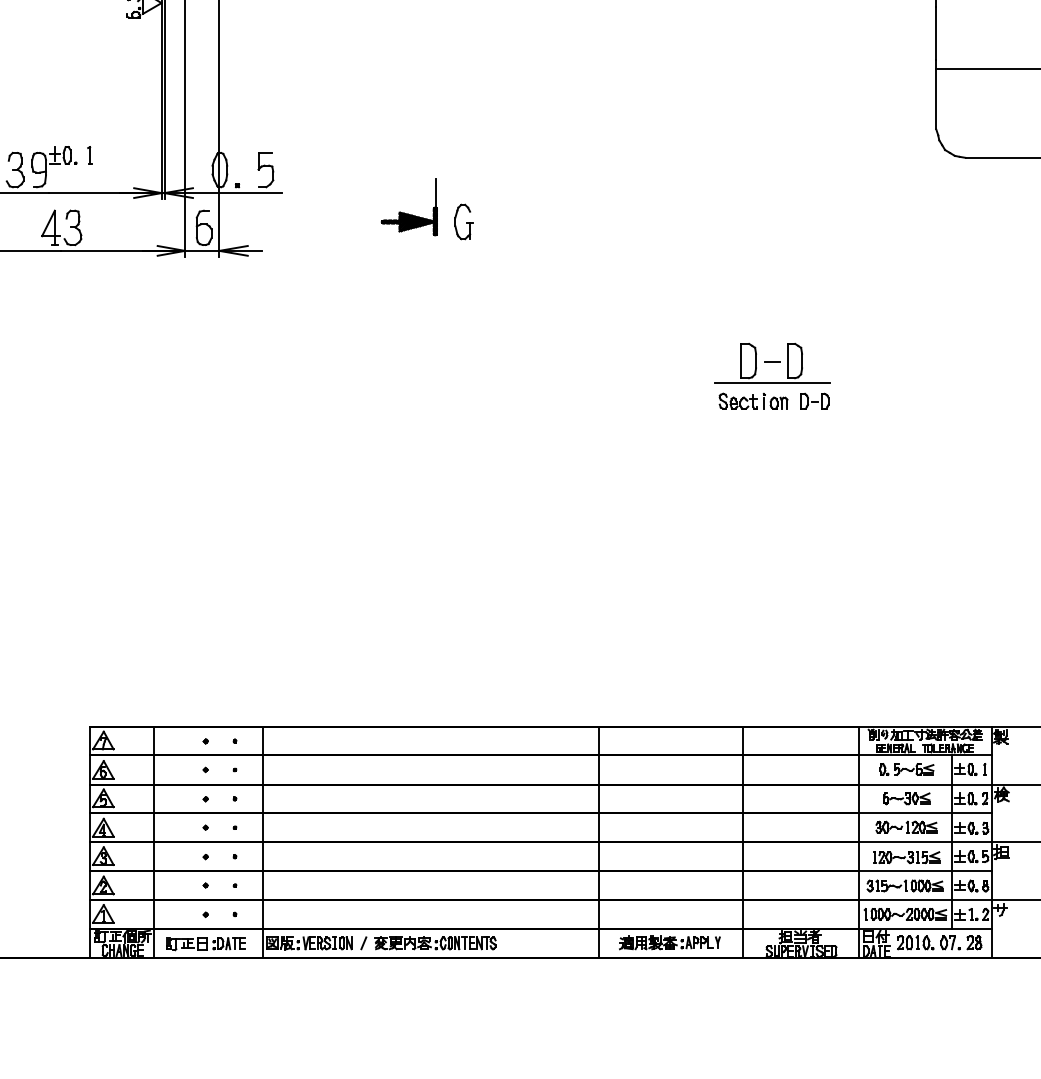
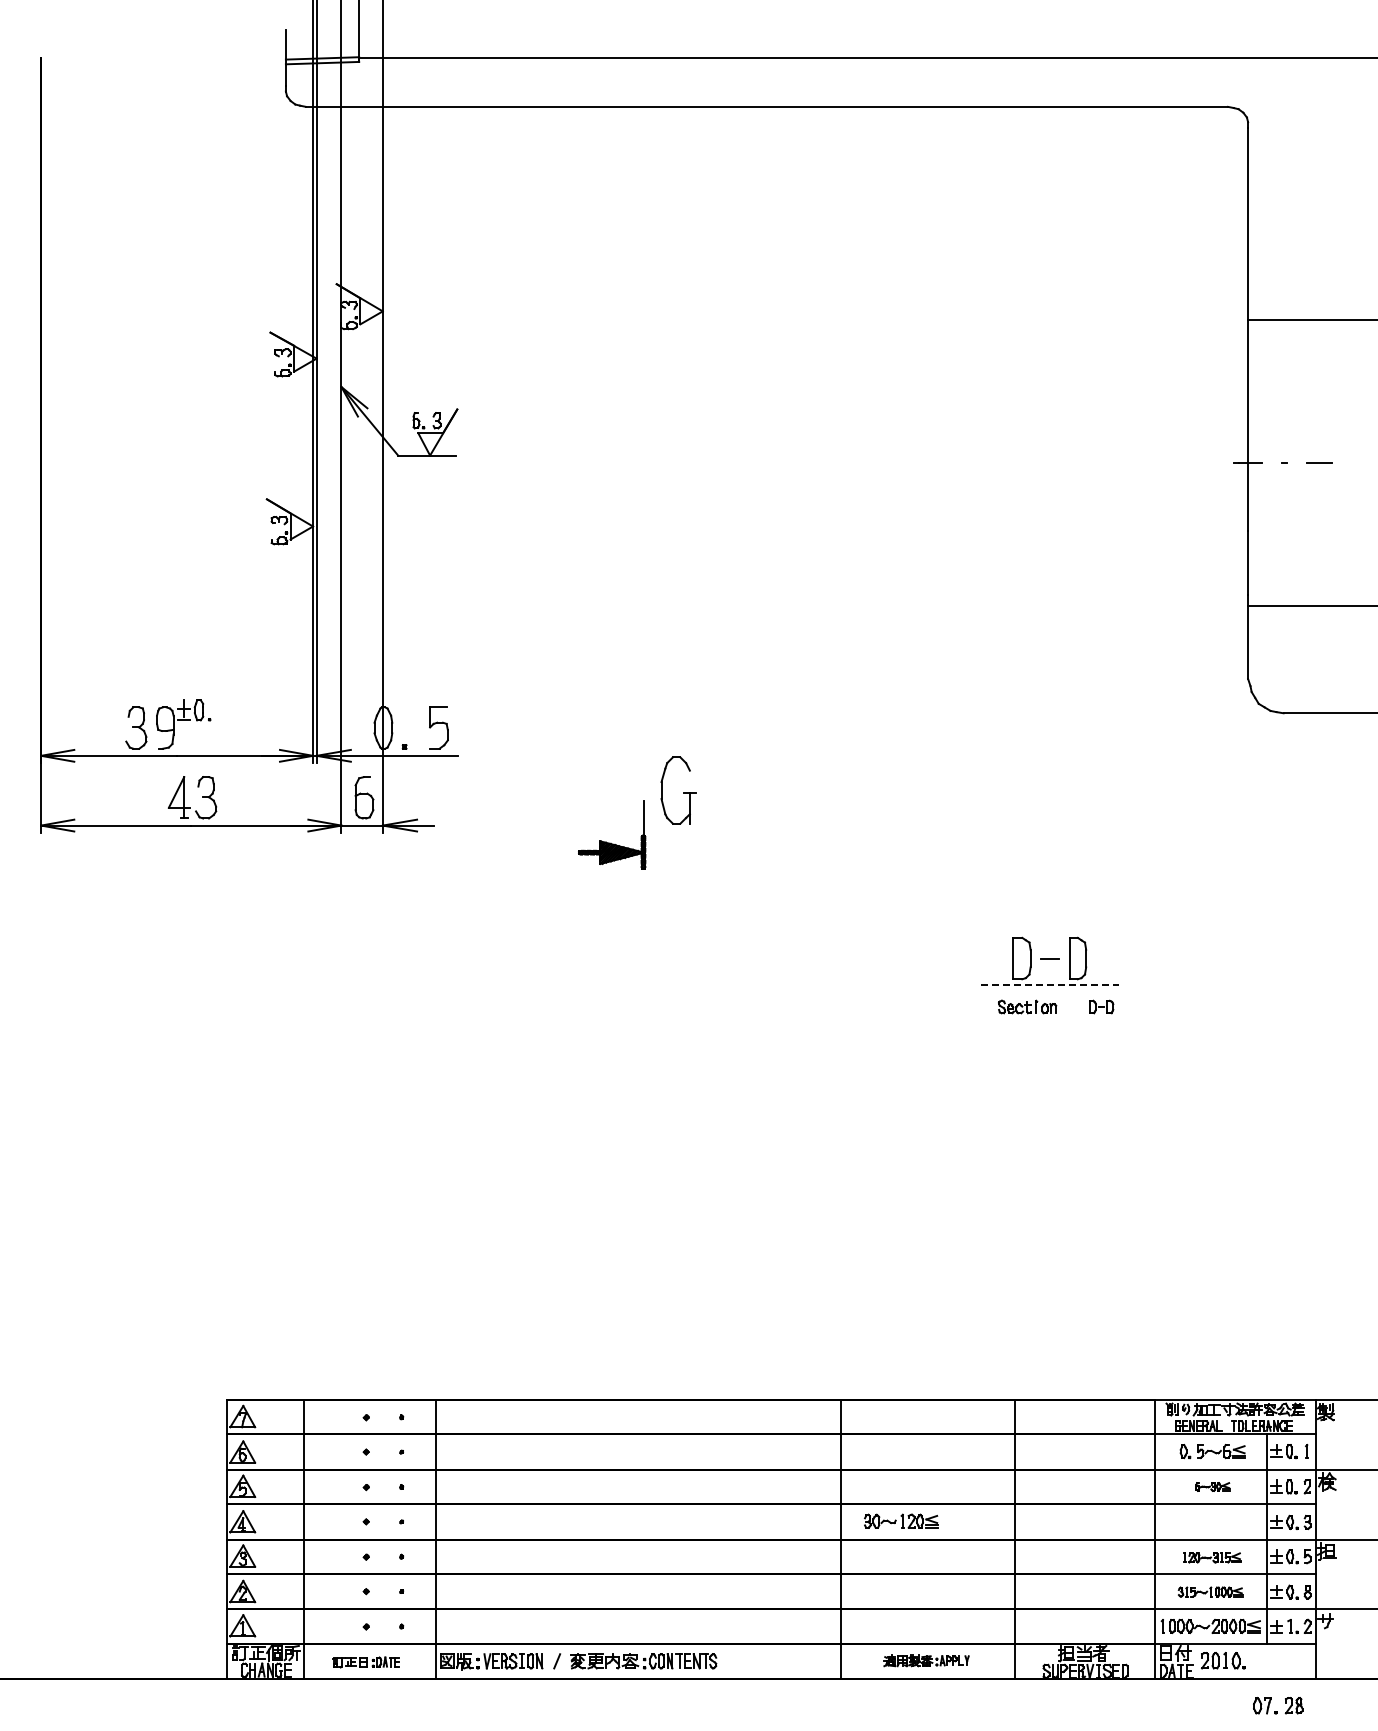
part: (89, 154) -> (226, 709), removed
part: (408, 213) -> (611, 842), moved
part: (463, 221) -> (677, 790), size x1.6
line: (772, 383) -> (1050, 985), solid -> dashed
part: (753, 400) -> (1027, 1006), size x0.7
part: (814, 400) -> (1101, 1006), size x0.7
part: (906, 798) -> (1212, 1486), size x0.6
part: (906, 826) -> (901, 1520), moved
part: (906, 857) -> (1212, 1557), size x0.7
part: (905, 885) -> (1210, 1591), size x0.7
part: (669, 942) -> (926, 1660), size x0.7
part: (205, 944) -> (366, 1662), size x0.7
part: (960, 947) -> (1277, 1711), moved

